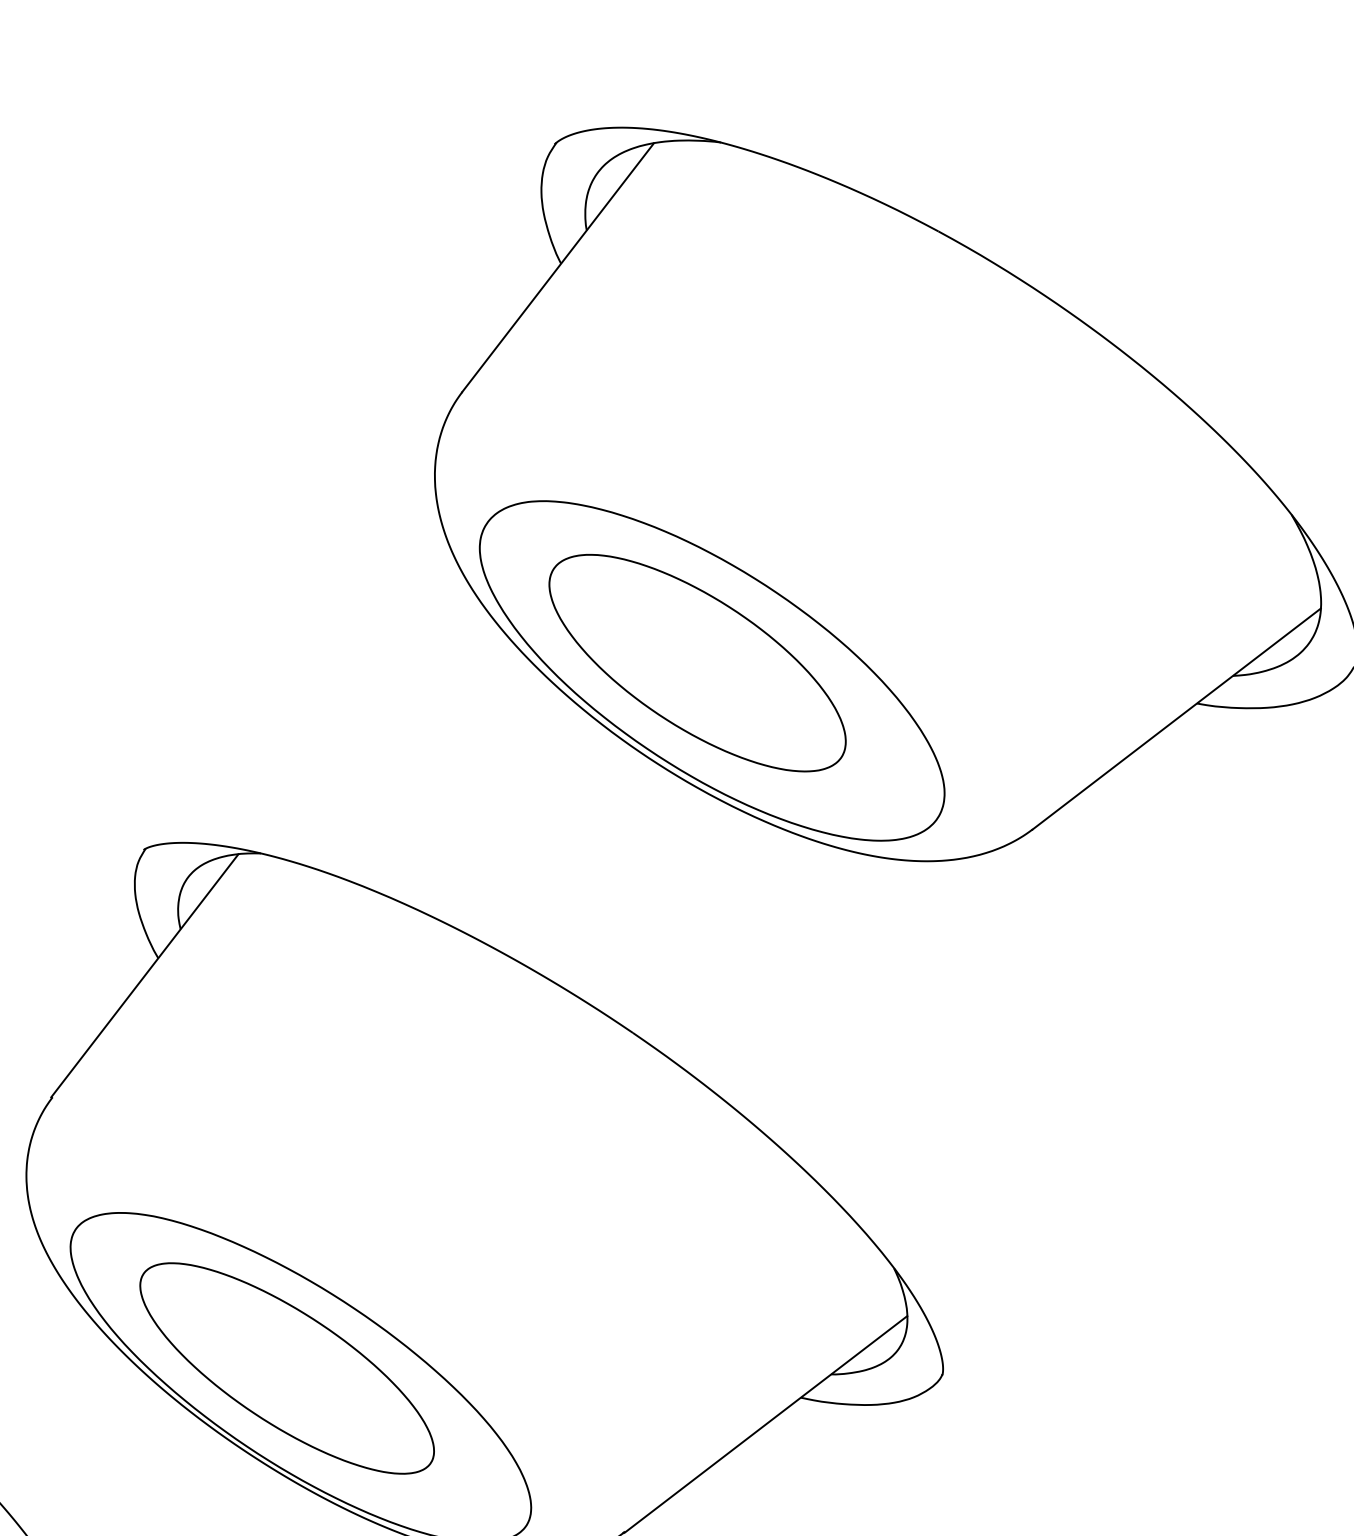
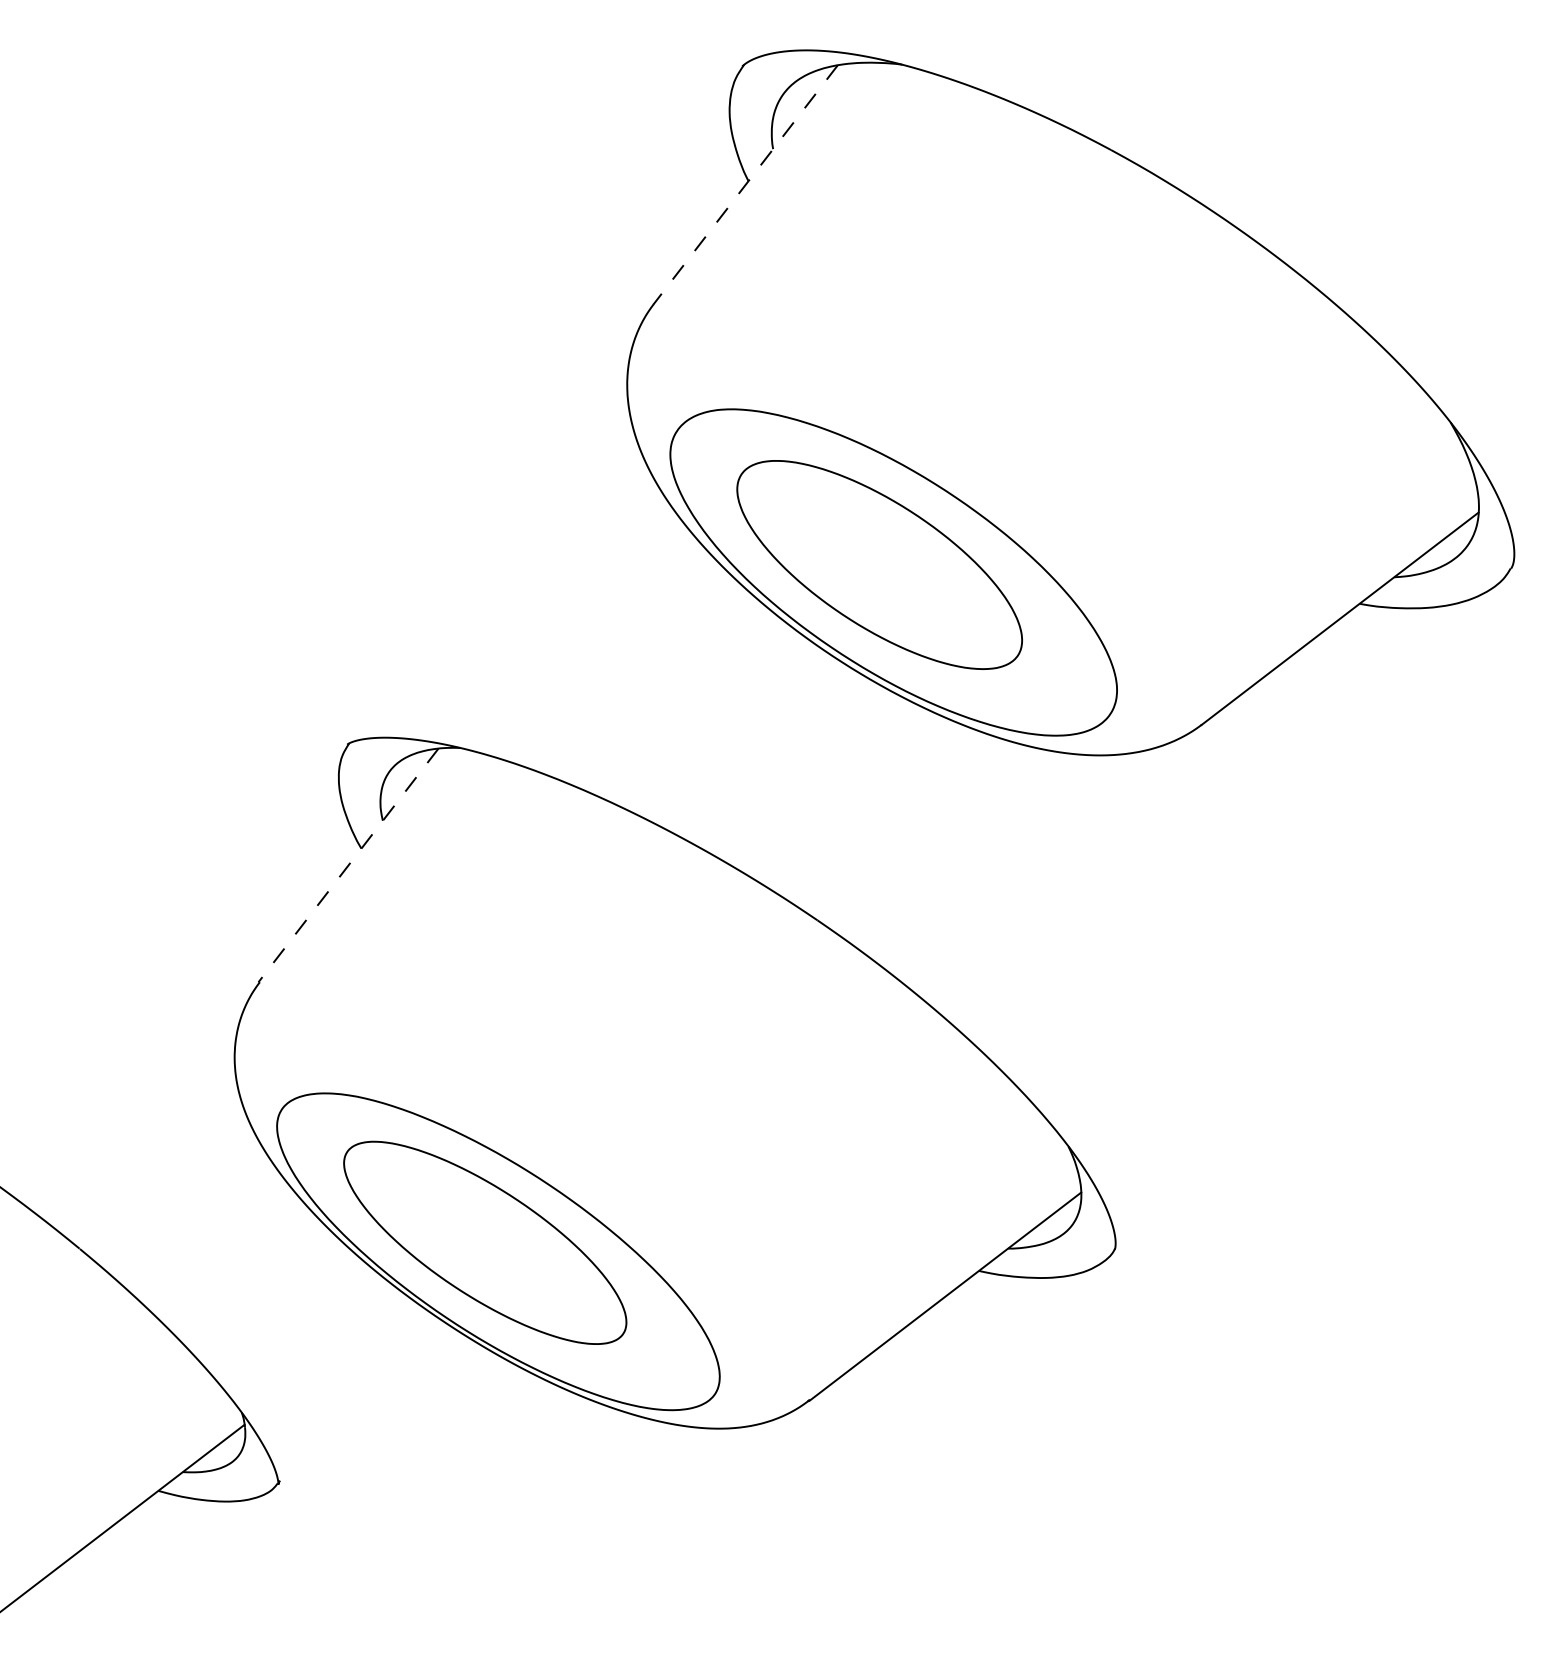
line: (557, 268) -> (745, 185), solid -> dashed
line: (144, 975) -> (348, 865), solid -> dashed

